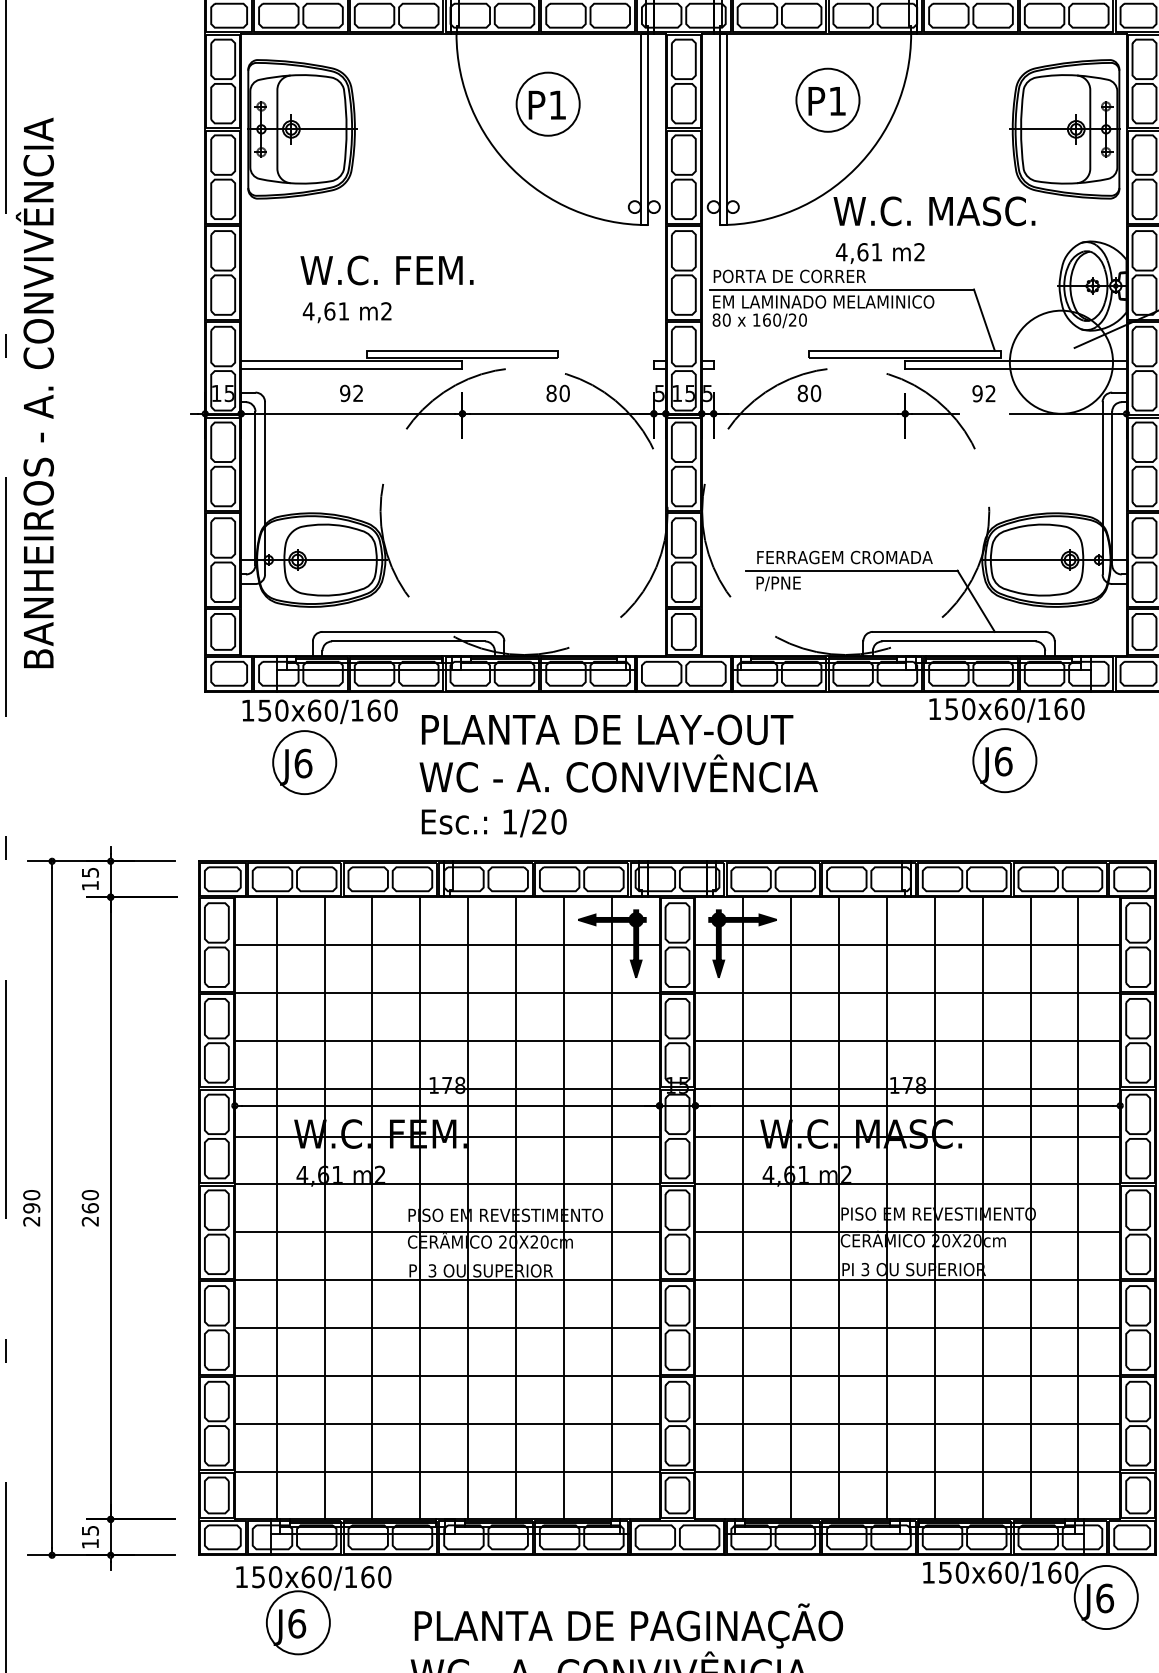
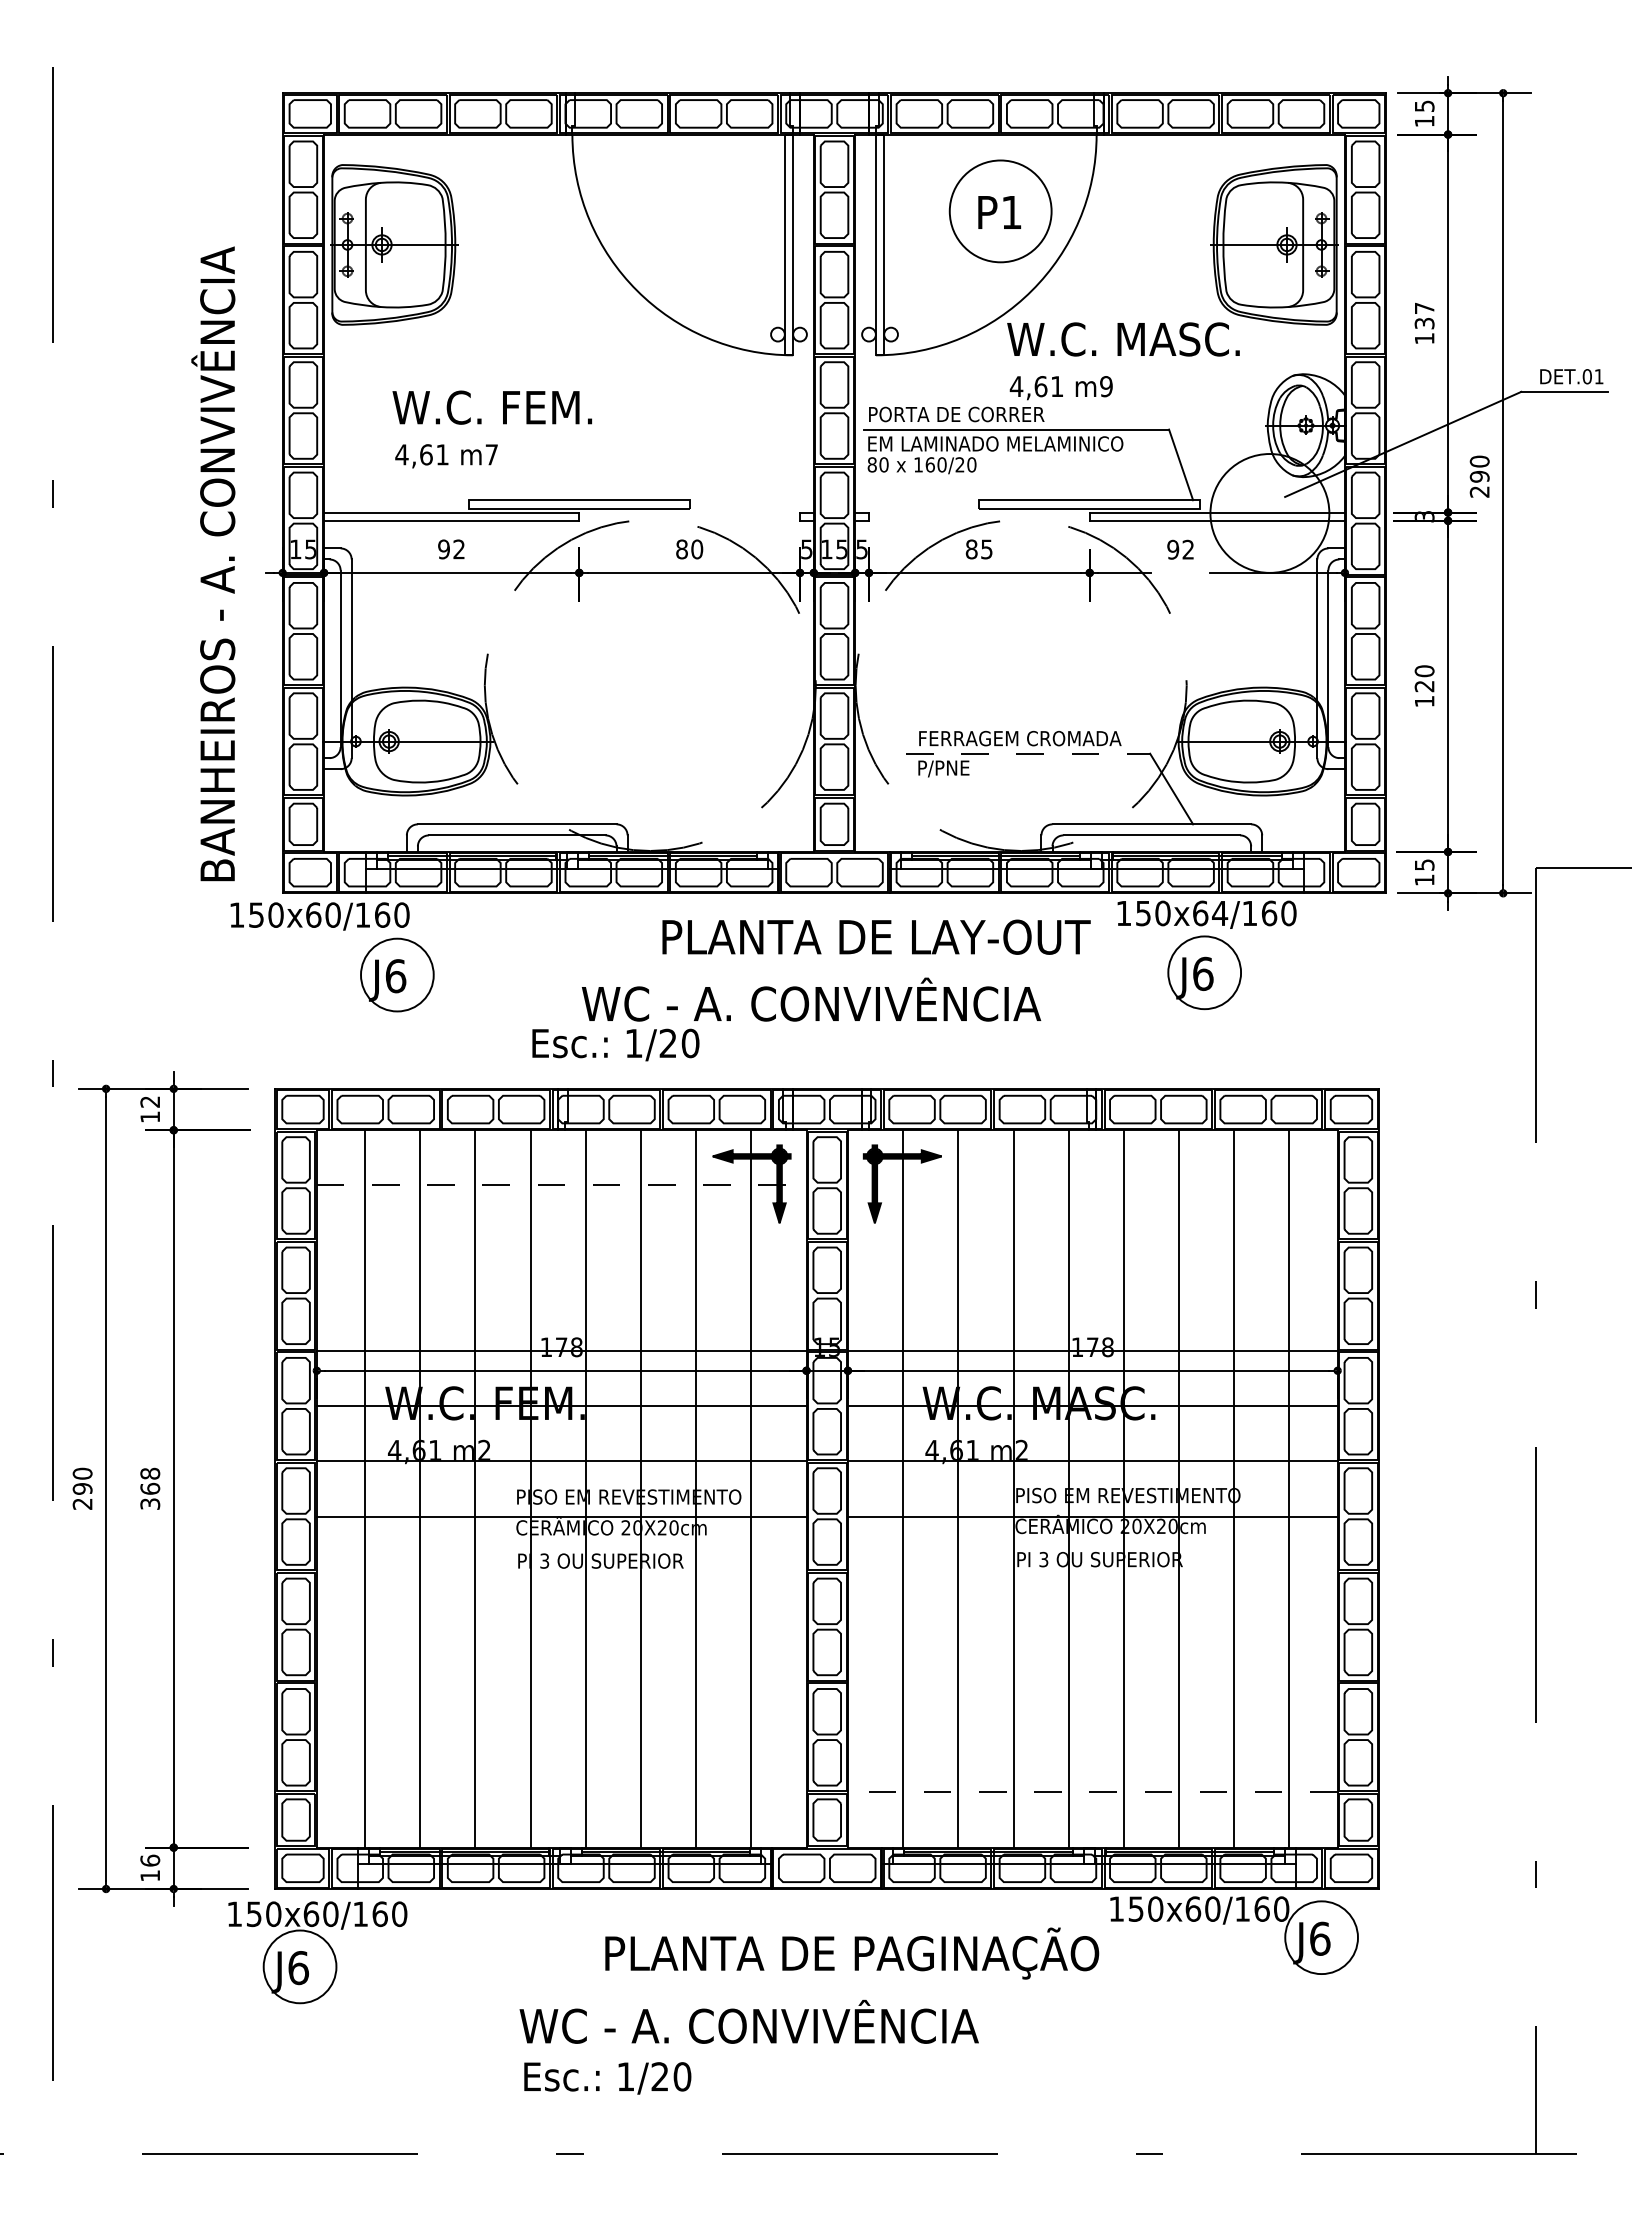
circle: (827, 100) -> (1000, 211), size x1.4
part: (547, 103) -> (677, 215), removed
text: (919, 252) -> (1106, 386), m2 -> m9
text: (386, 311) -> (491, 454), m2 -> m7
text: (35, 392) -> (213, 563), moved
text: (815, 393) -> (986, 549), 80 -> 85
line: (852, 570) -> (1028, 753), solid -> dashed
text: (1018, 709) -> (1220, 913), 150x60/160 -> 150x64/160
text: (319, 711) -> (319, 916), moved
text: (607, 729) -> (876, 936), moved
text: (618, 773) -> (811, 999), moved
text: (90, 872) -> (150, 1101), 15 -> 12
line: (447, 945) -> (561, 1185), solid -> dashed
line: (907, 945) -> (1092, 1185), removed
line: (447, 992) -> (561, 1240), removed
line: (907, 992) -> (1092, 1240), removed
line: (447, 1040) -> (561, 1295), removed
line: (907, 1040) -> (1092, 1295), removed
text: (90, 1207) -> (150, 1488), 260 -> 368
line: (447, 1279) -> (561, 1571), removed
line: (907, 1279) -> (1092, 1571), removed
line: (447, 1327) -> (561, 1626), removed
line: (907, 1327) -> (1092, 1626), removed
line: (447, 1376) -> (561, 1682), removed
line: (907, 1376) -> (1092, 1682), removed
line: (447, 1423) -> (561, 1737), removed
line: (907, 1423) -> (1092, 1737), removed
line: (447, 1471) -> (561, 1792), removed
line: (907, 1471) -> (1092, 1792), solid -> dashed
text: (90, 1530) -> (150, 1860), 15 -> 16
part: (313, 1610) -> (317, 1952), moved
text: (629, 1625) -> (852, 1953), moved

